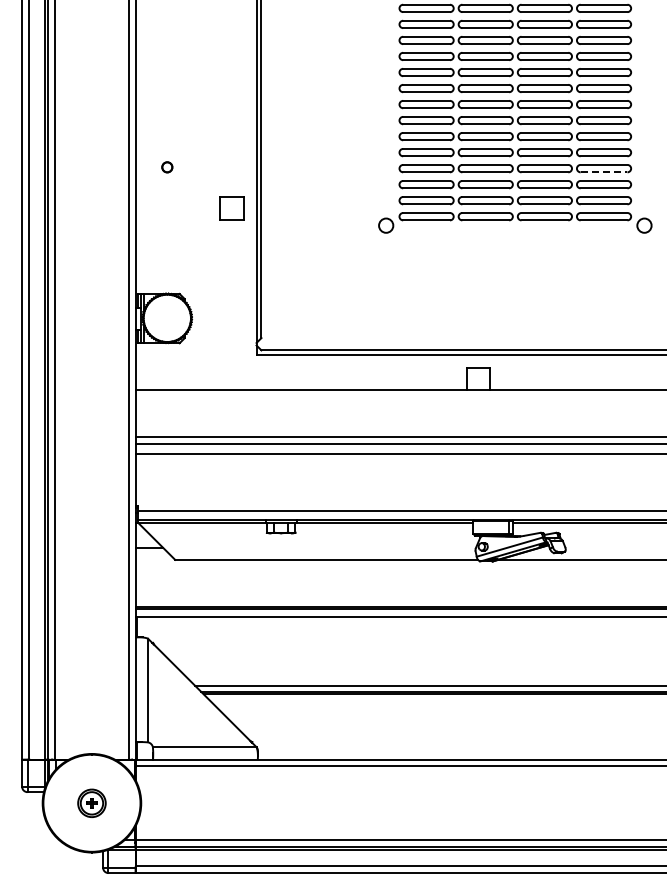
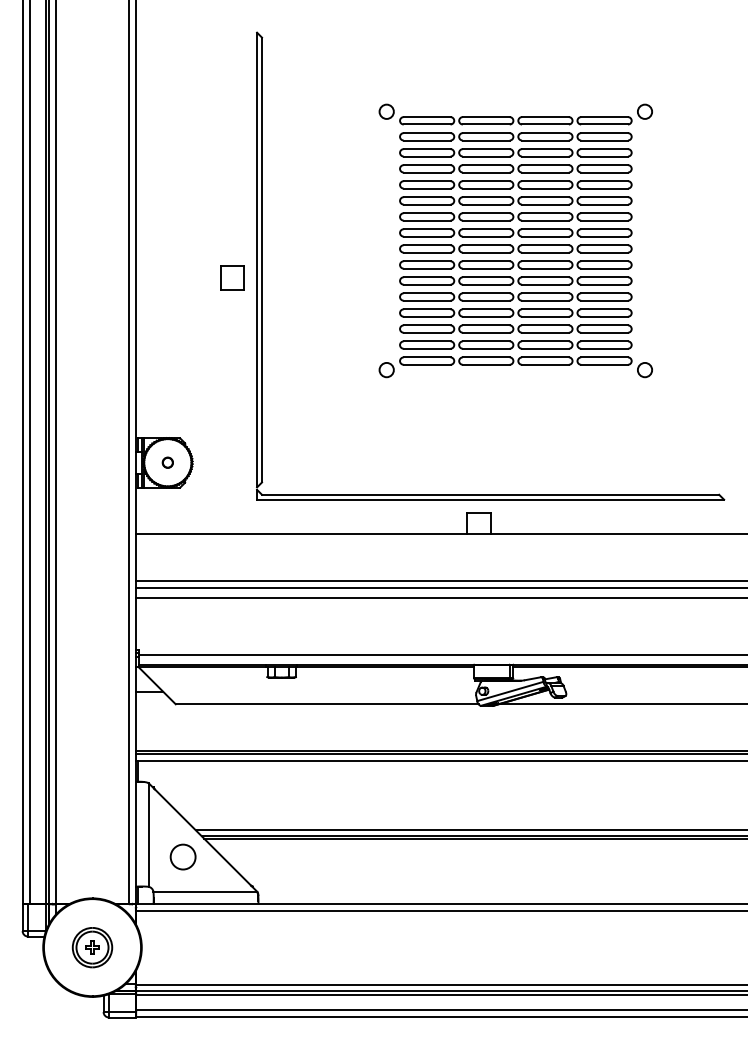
circle: (166, 167) -> (167, 462), moved
line: (604, 172) -> (605, 316), dashed -> solid
part: (231, 208) -> (232, 277), moved
circle: (181, 712) -> (182, 856), added
part: (91, 803) -> (92, 947), size x1.43

